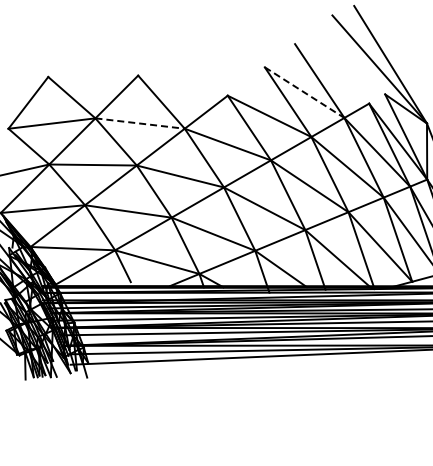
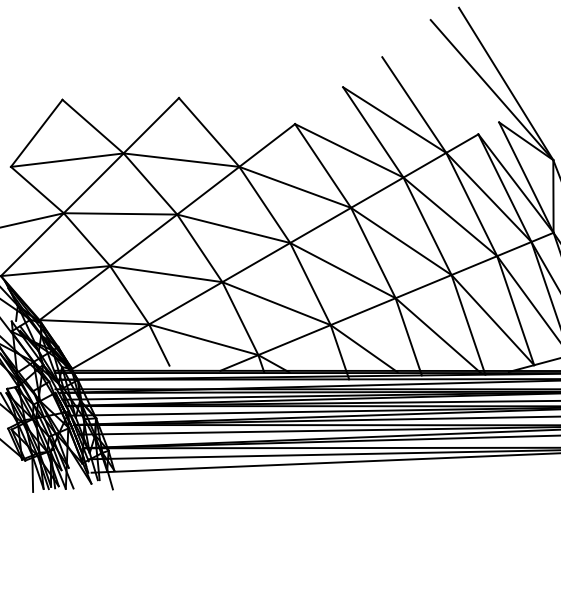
line: (305, 92) -> (395, 119), dashed -> solid
line: (140, 123) -> (182, 160), dashed -> solid

